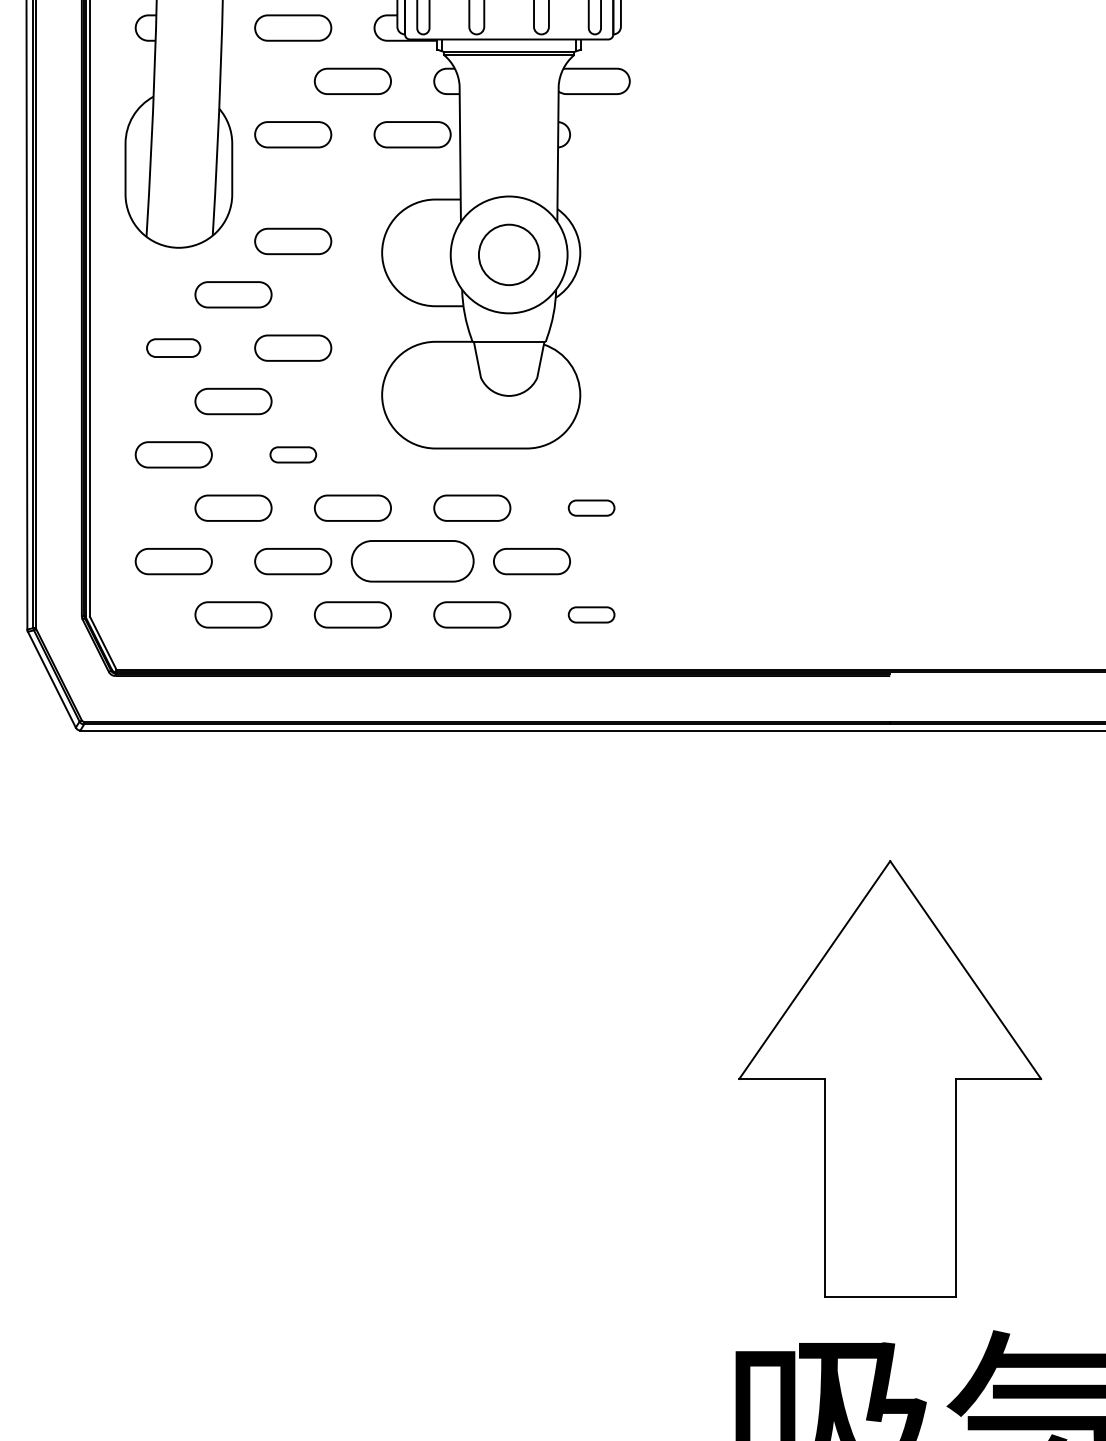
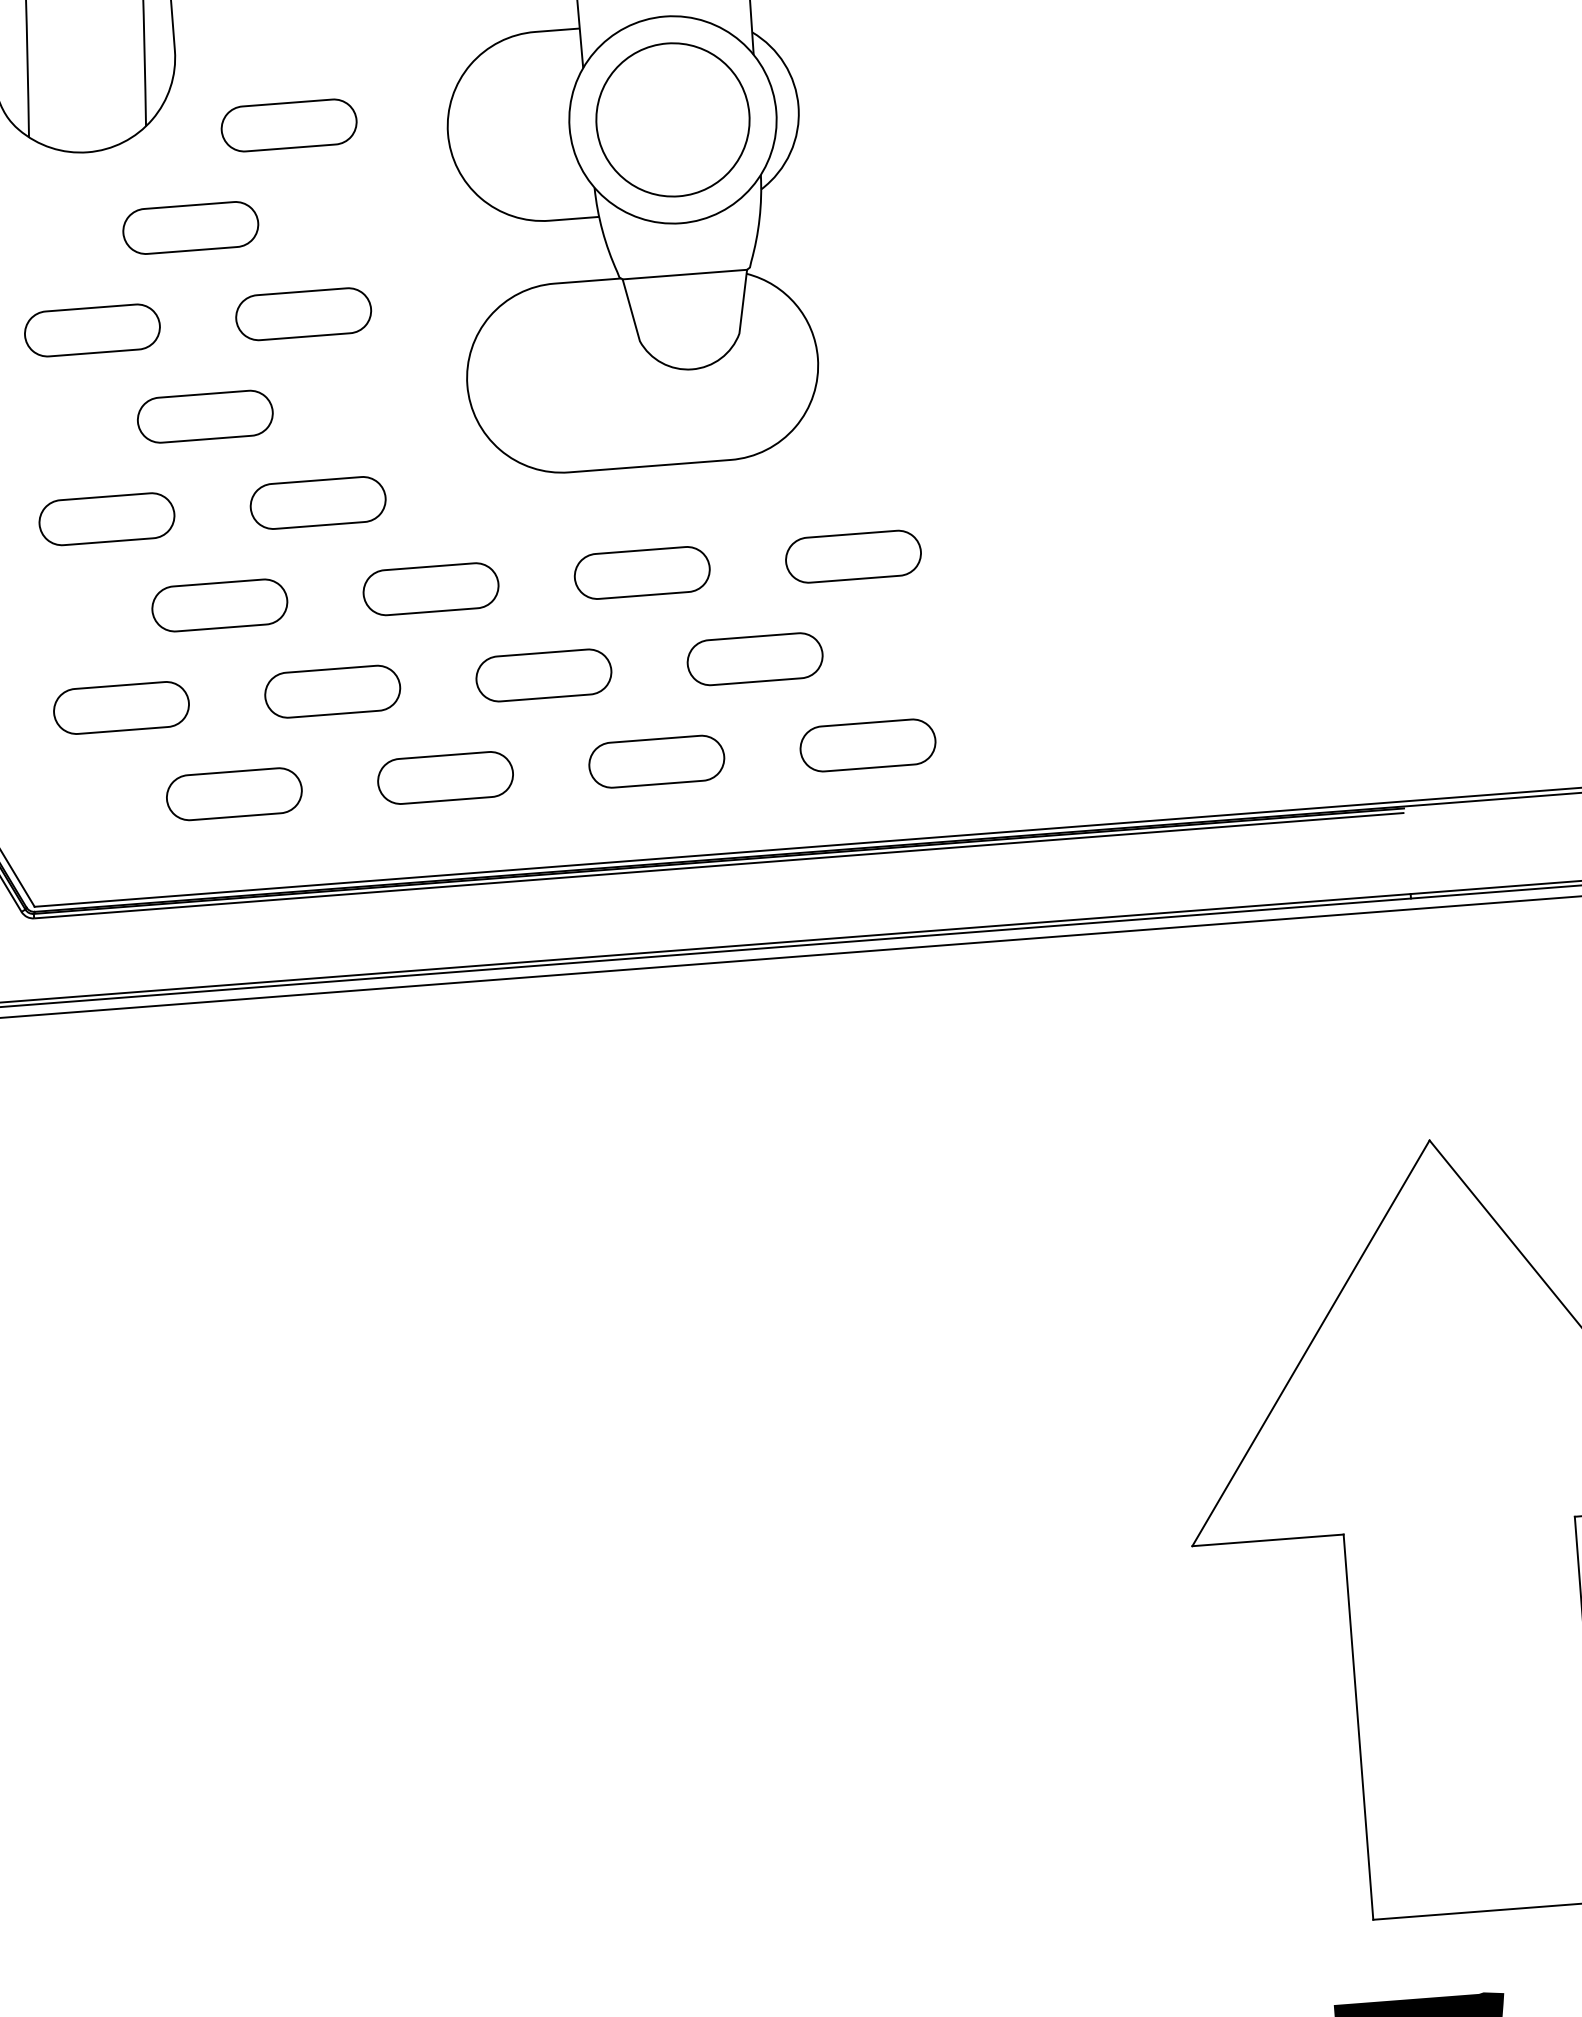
circle: (508, 254) -> (671, 119), size x1.43
part: (173, 347) -> (91, 329), size x1.43
part: (293, 454) -> (318, 502), size x1.67
part: (591, 507) -> (853, 555), size x1.67
part: (412, 561) -> (543, 675), size x0.62
part: (591, 614) -> (867, 744), size x1.67

